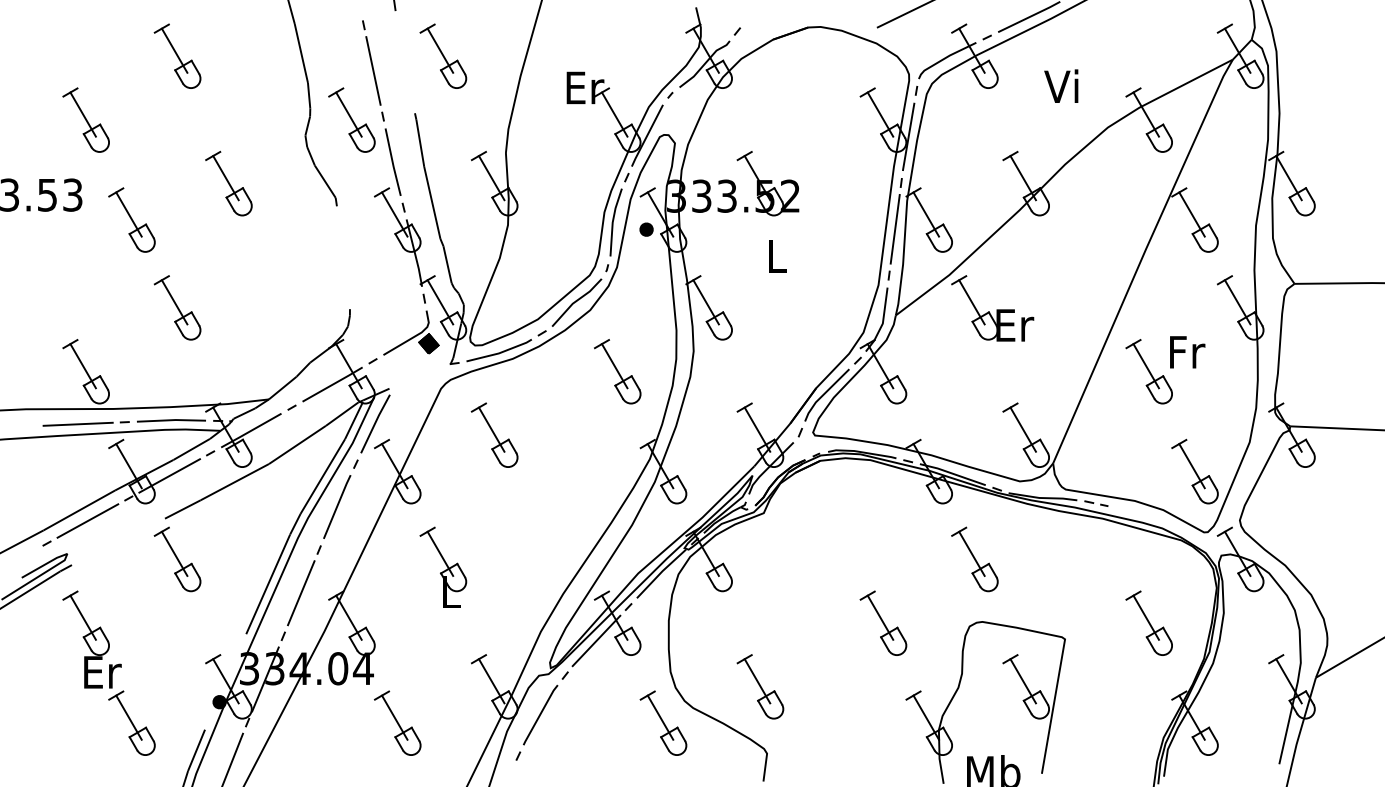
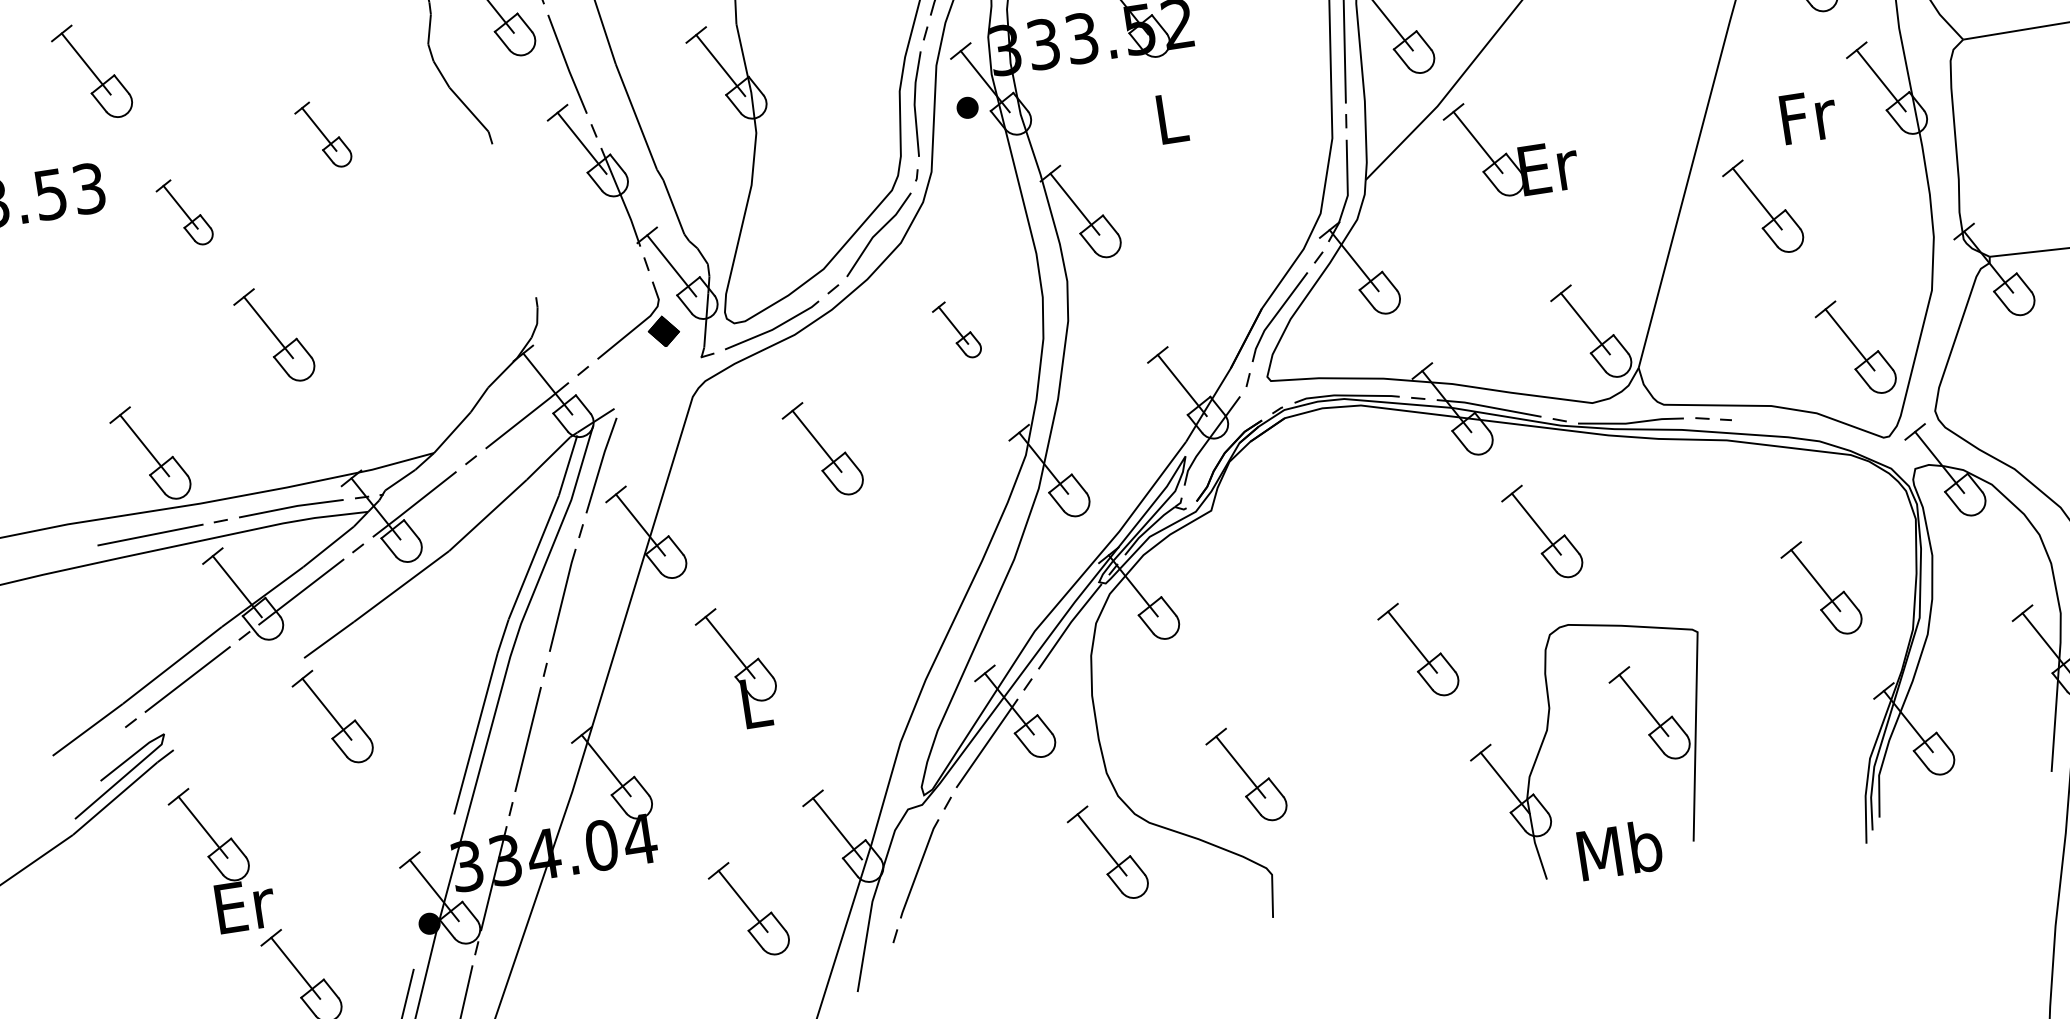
part: (228, 183) -> (322, 134), size x0.7
part: (131, 219) -> (183, 211), size x0.7
text: (1187, 352) -> (1808, 117), moved
part: (617, 371) -> (956, 329), size x0.6
part: (494, 434) -> (822, 448), moved
part: (397, 722) -> (748, 908), moved

